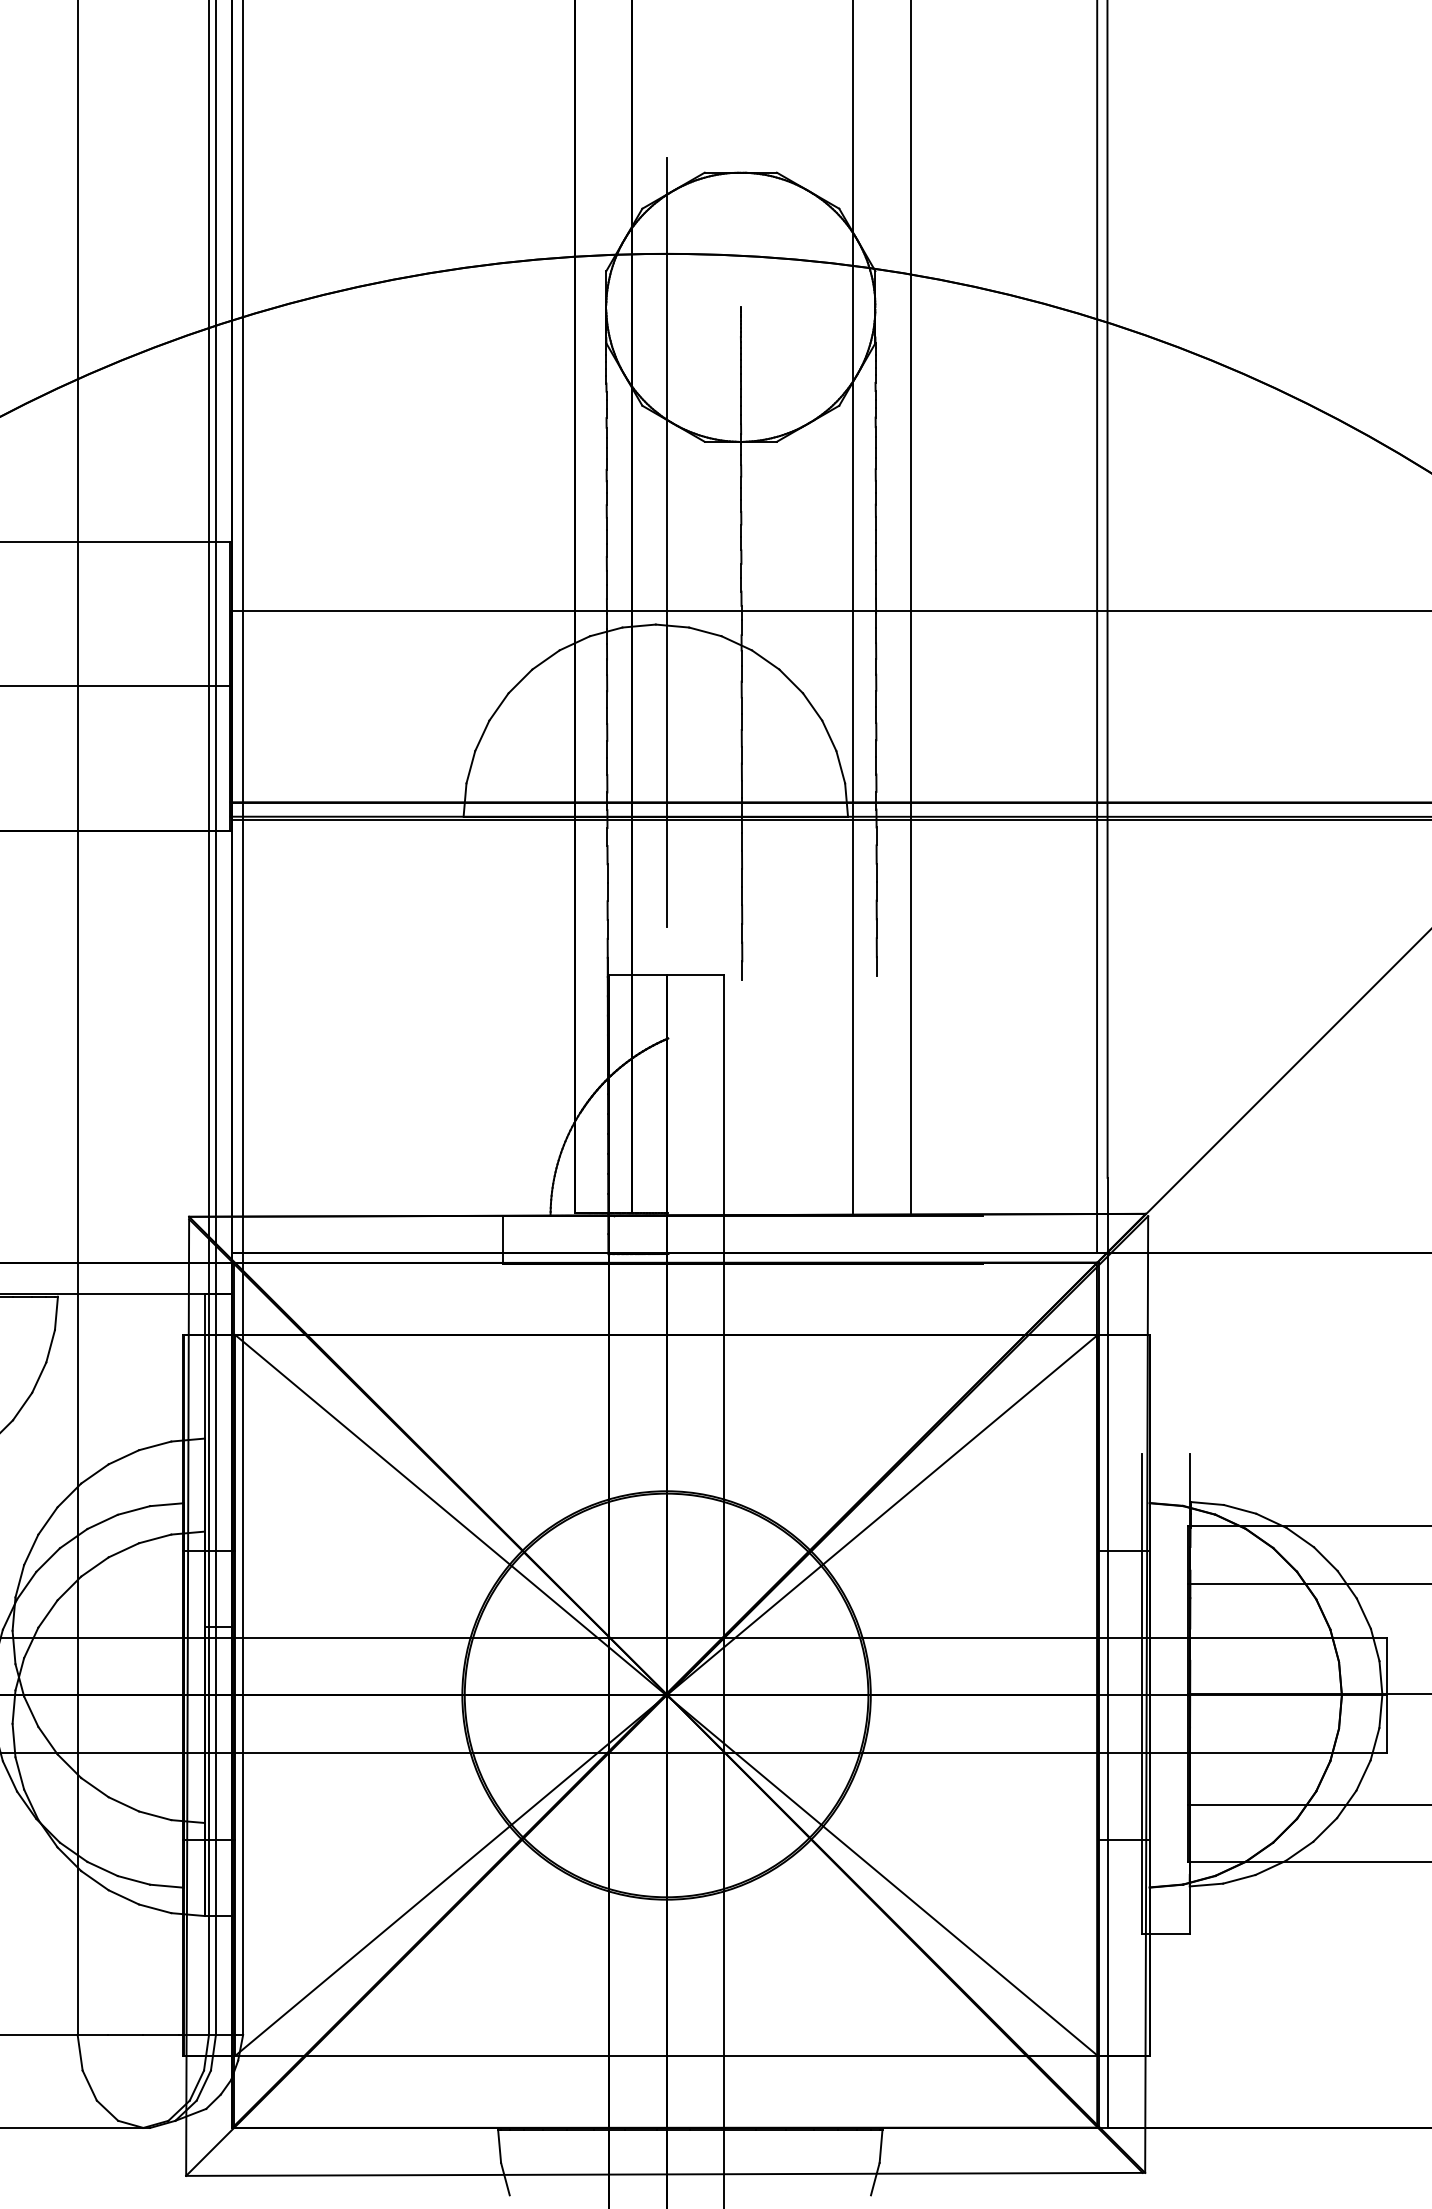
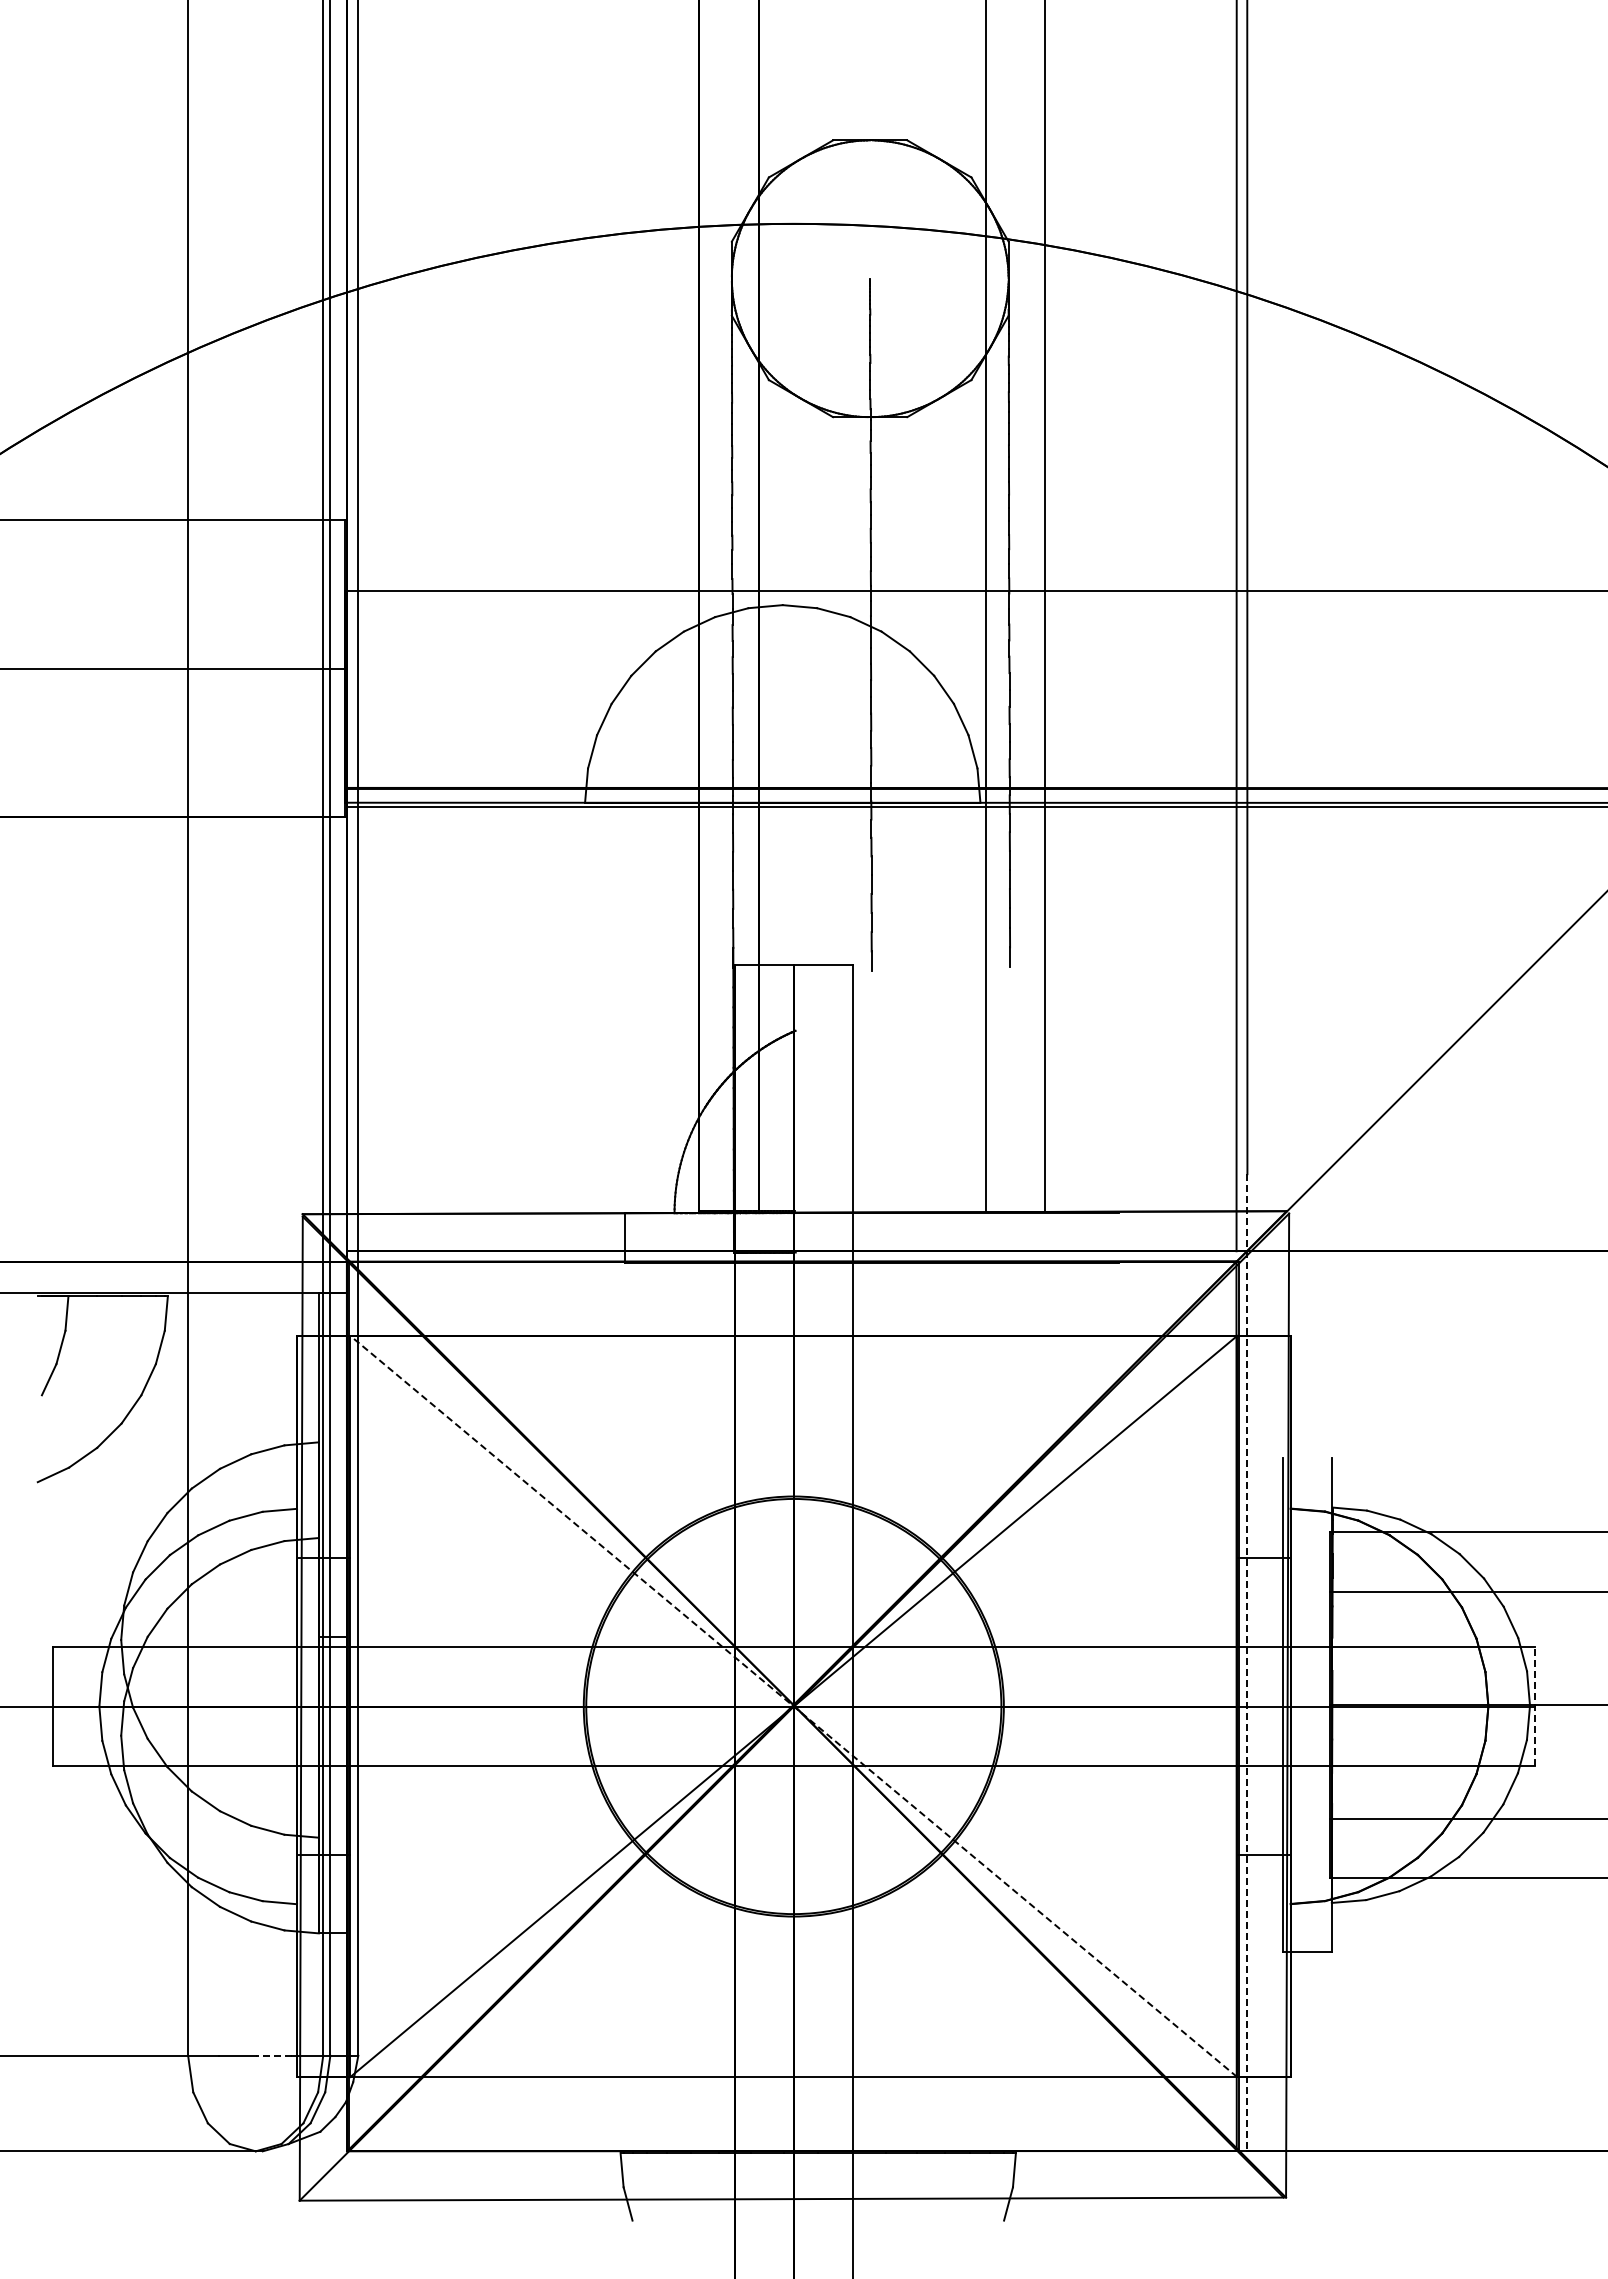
line: (666, 542) -> (793, 520), removed
line: (1107, 1652) -> (1247, 1662), solid -> dashed
line: (666, 1695) -> (793, 1706), solid -> dashed
line: (1387, 1695) -> (1535, 1706), solid -> dashed
line: (160, 2034) -> (273, 2055), solid -> dashed

